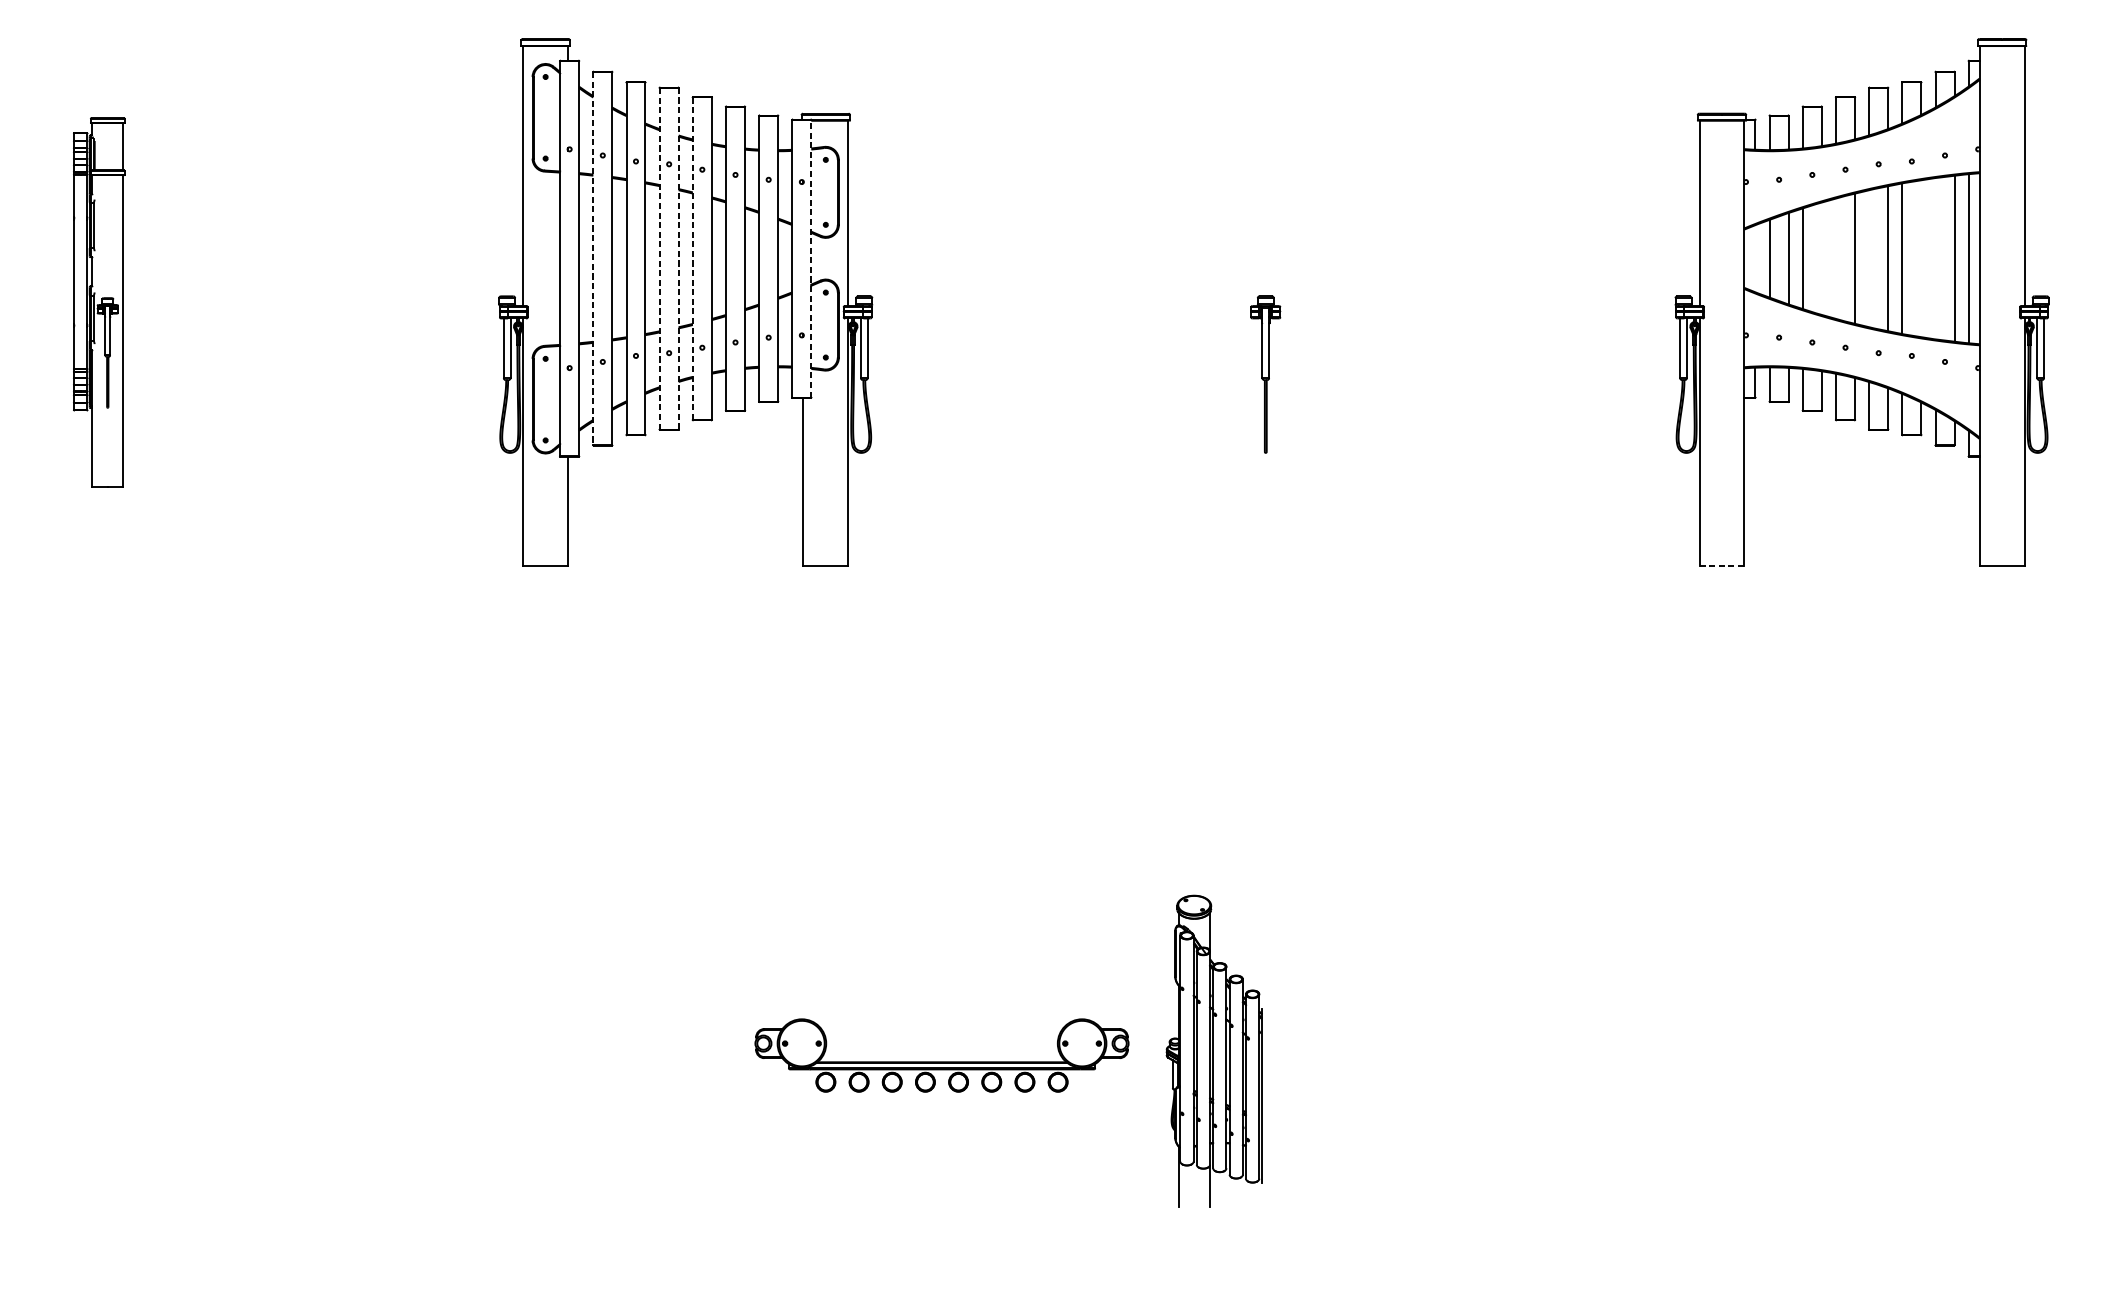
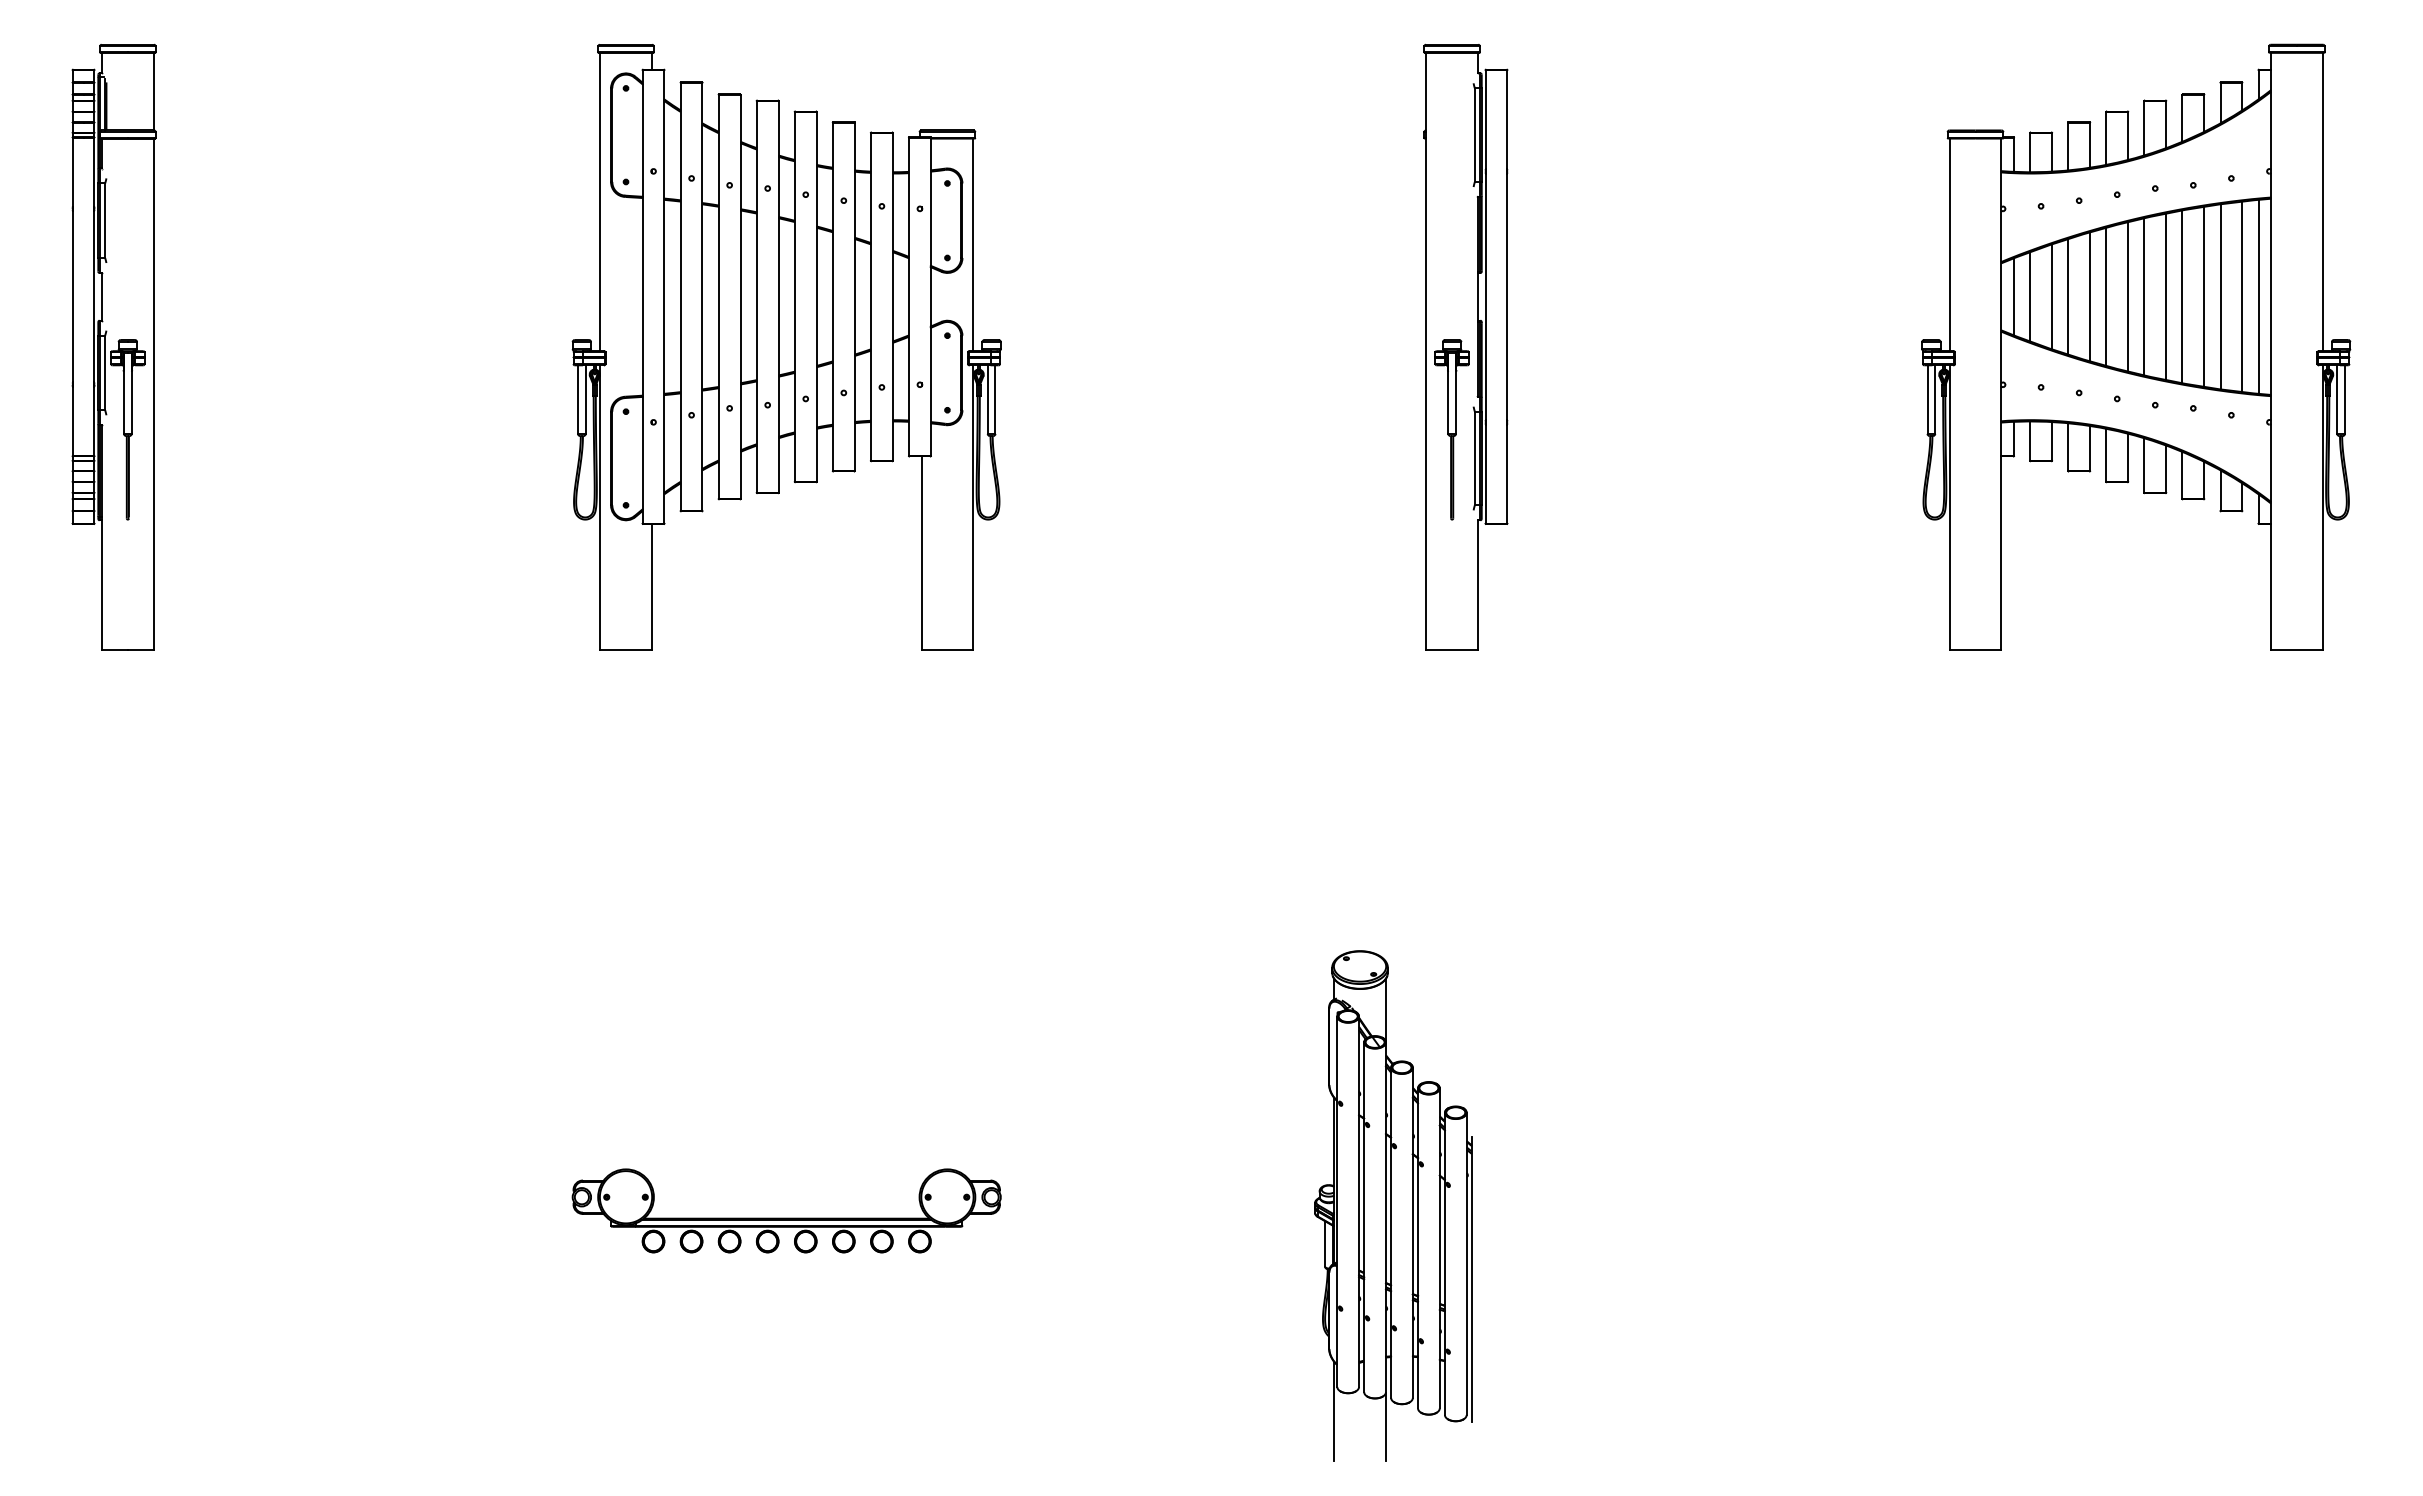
line: (659, 258) -> (756, 296), dashed -> solid
line: (678, 258) -> (778, 296), dashed -> solid
line: (811, 258) -> (930, 296), dashed -> solid
line: (1755, 258) -> (2013, 296), added
line: (1822, 258) -> (2090, 296), added
line: (1836, 258) -> (2106, 296), added
line: (1869, 258) -> (2144, 296), added
line: (1921, 258) -> (2204, 296), added
line: (1935, 258) -> (2220, 296), added
line: (593, 259) -> (680, 297), dashed -> solid
line: (692, 259) -> (794, 297), dashed -> solid
part: (98, 302) -> (113, 346), size x1.43
part: (1277, 302) -> (1465, 346), added
line: (1721, 566) -> (1975, 649), dashed -> solid
part: (1214, 1050) -> (1393, 1205), size x1.43
part: (941, 1061) -> (786, 1217), moved

